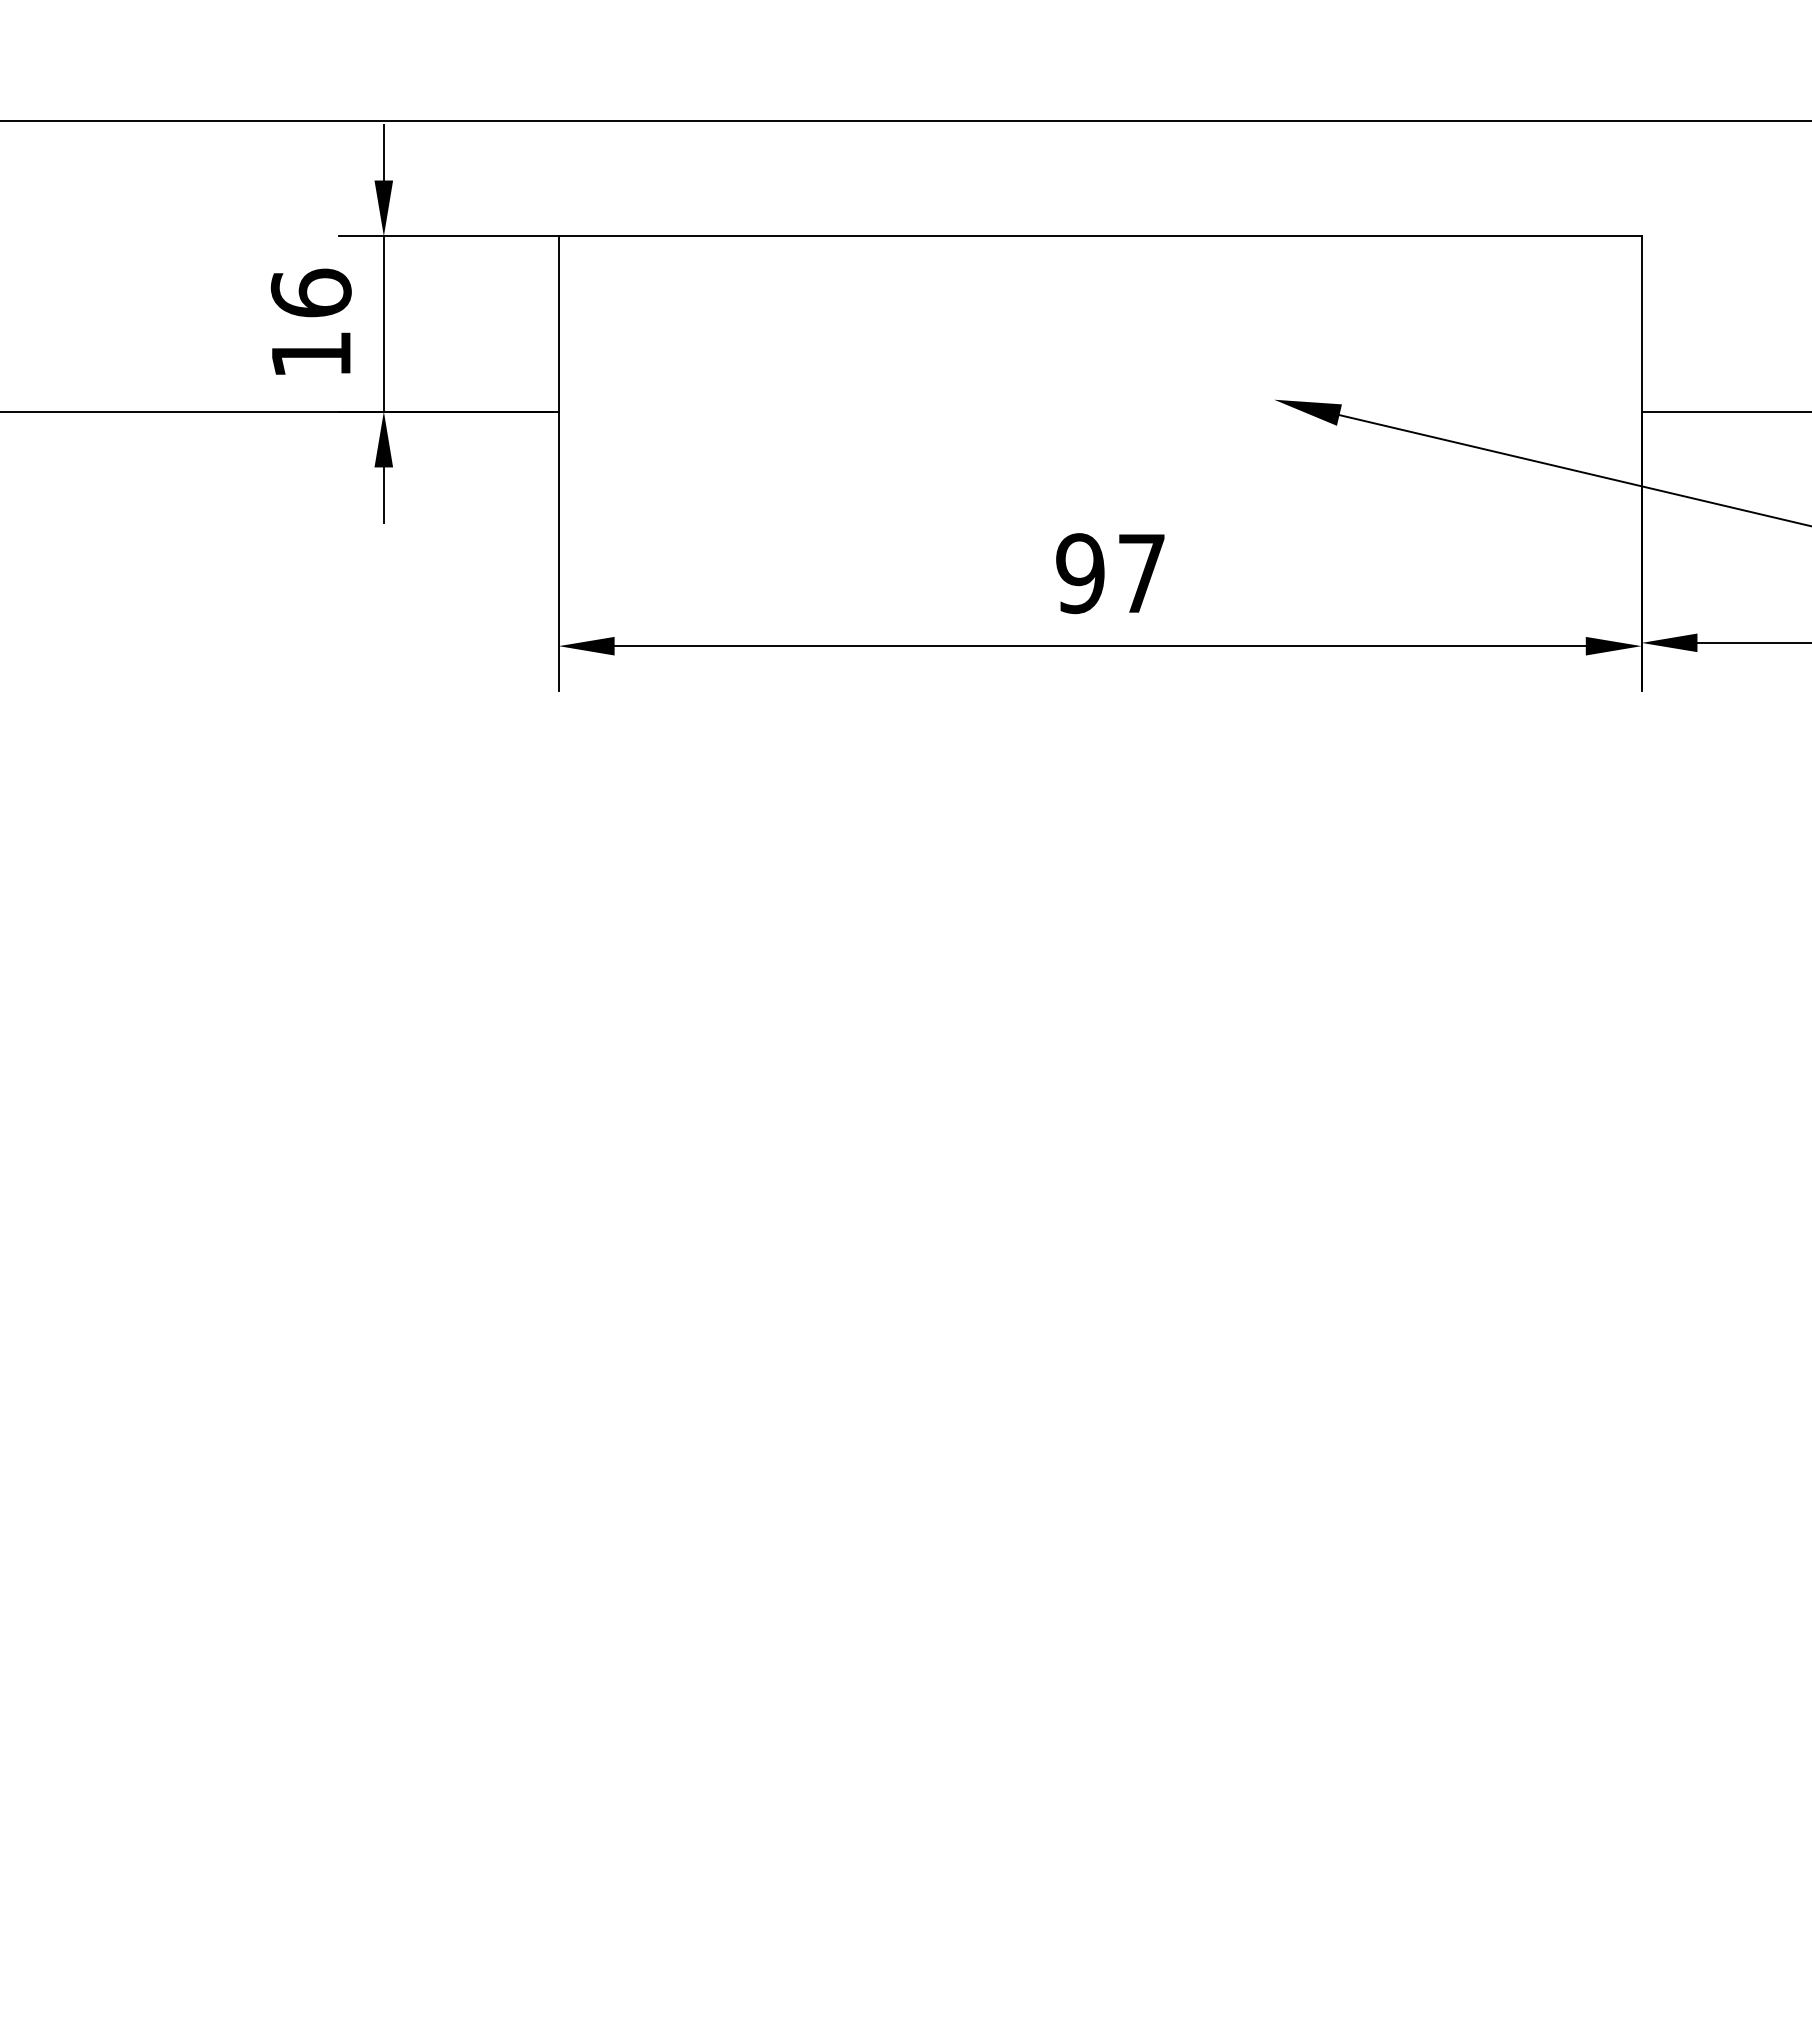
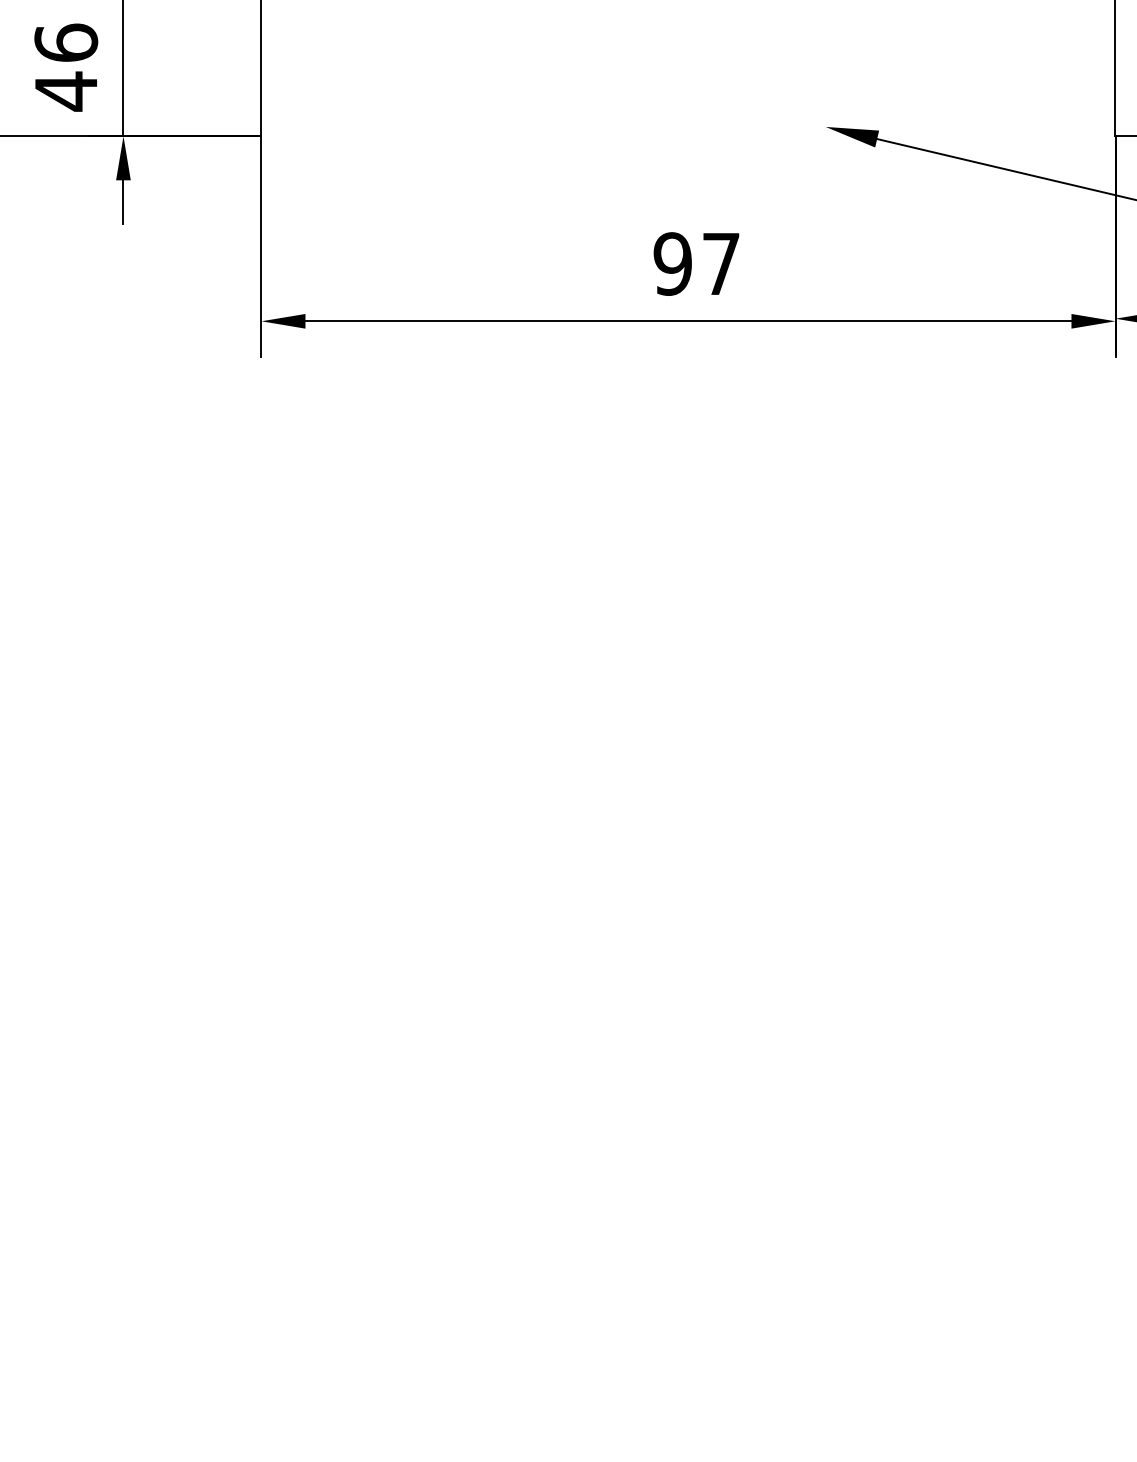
text: (311, 354) -> (66, 91), 16 -> 46

